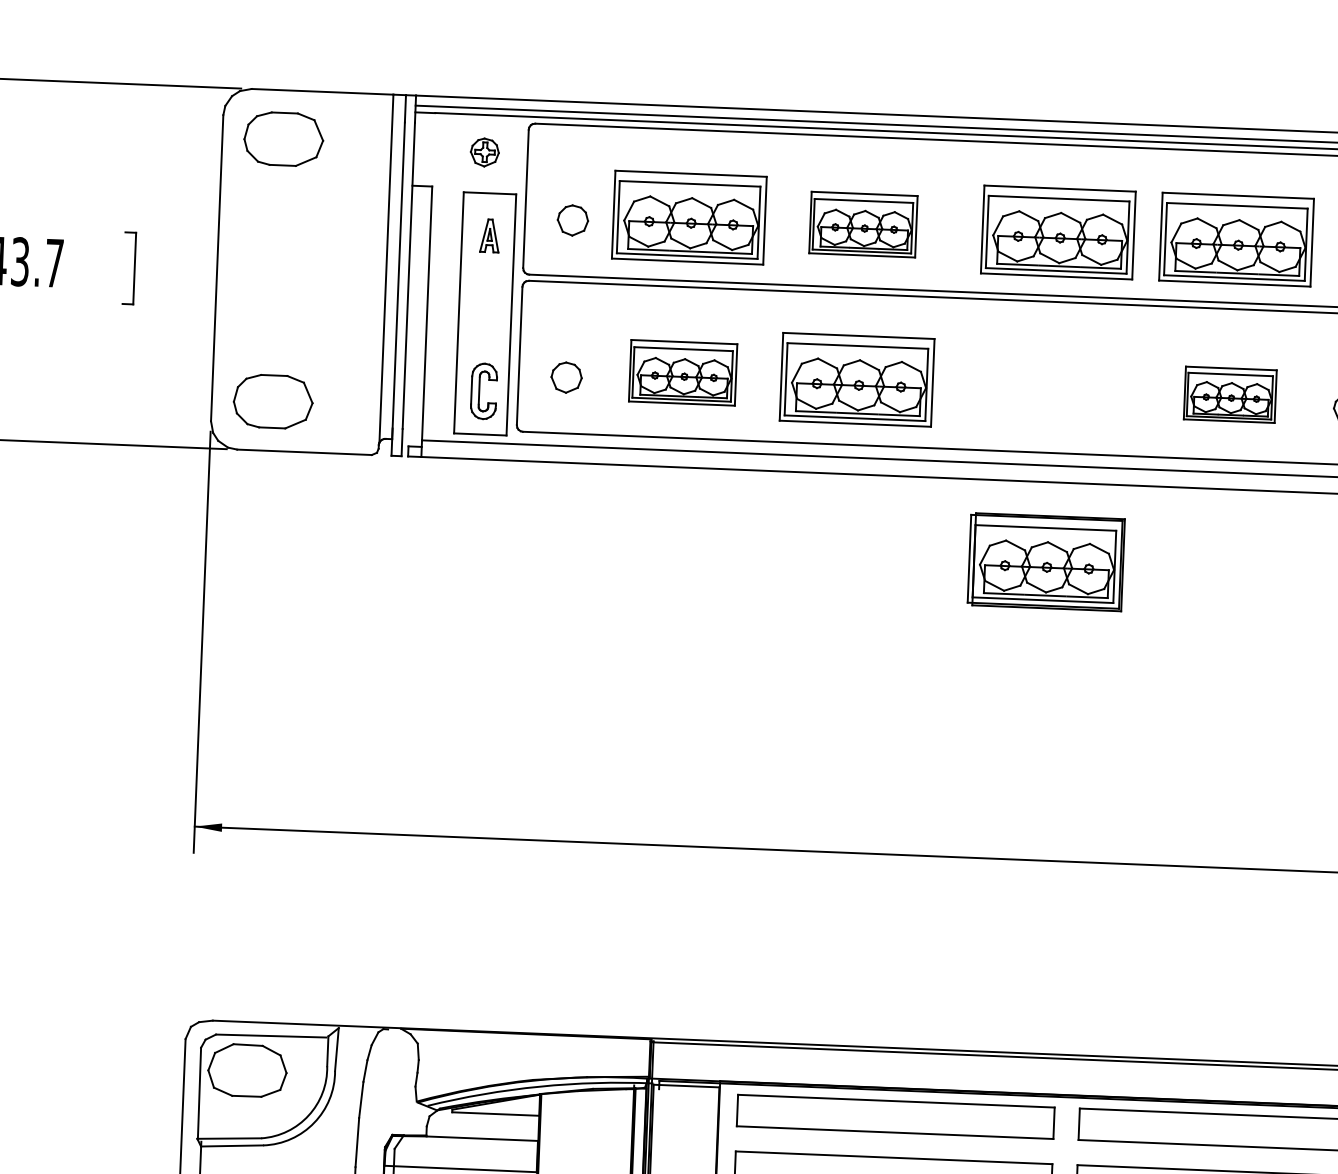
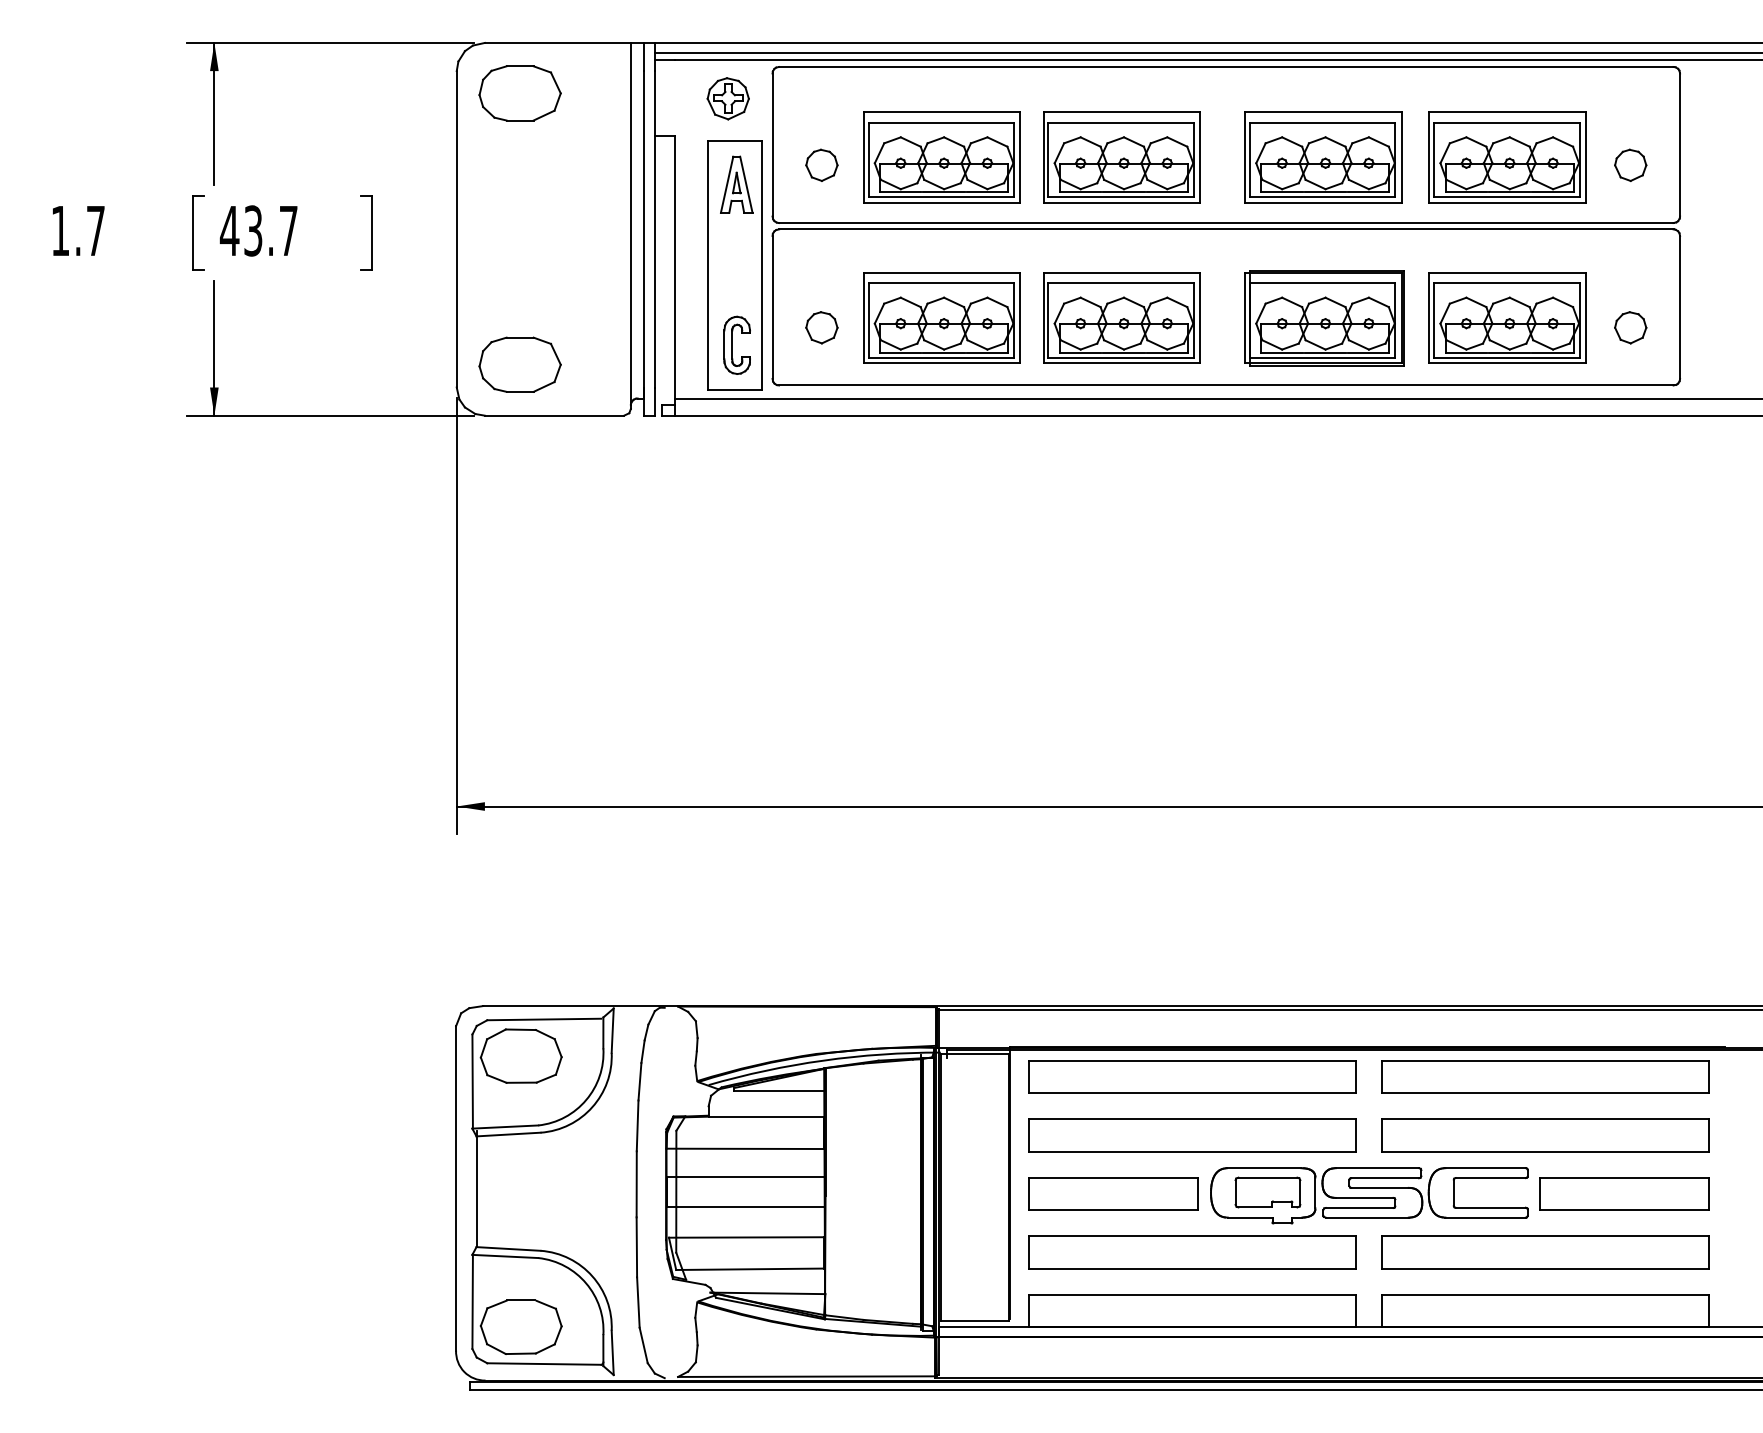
part: (484, 152) -> (727, 98), size x1.43
part: (863, 224) -> (1121, 157), size x1.43
part: (489, 235) -> (736, 184), size x1.67
part: (682, 372) -> (941, 317), size x1.43
part: (1230, 394) -> (1507, 317), size x1.67
part: (1046, 562) -> (1324, 318), moved

